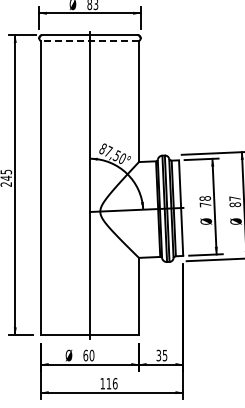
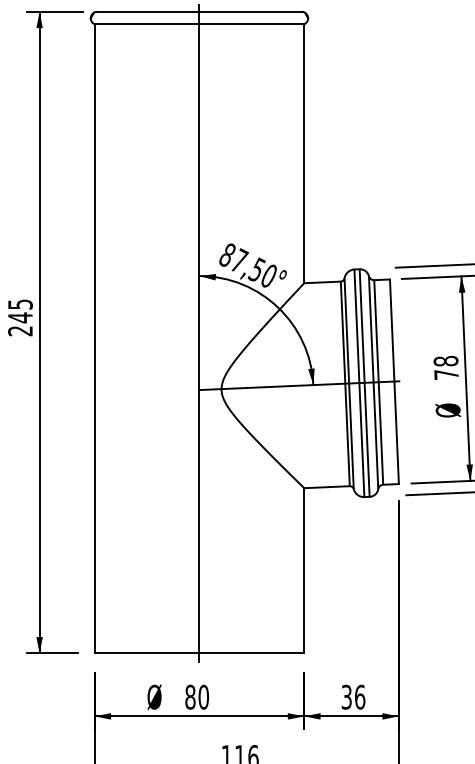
line: (89, 41) -> (198, 25), dashed -> solid
text: (85, 354) -> (189, 694), 60 -> 80
text: (164, 355) -> (358, 697), 35 -> 36

